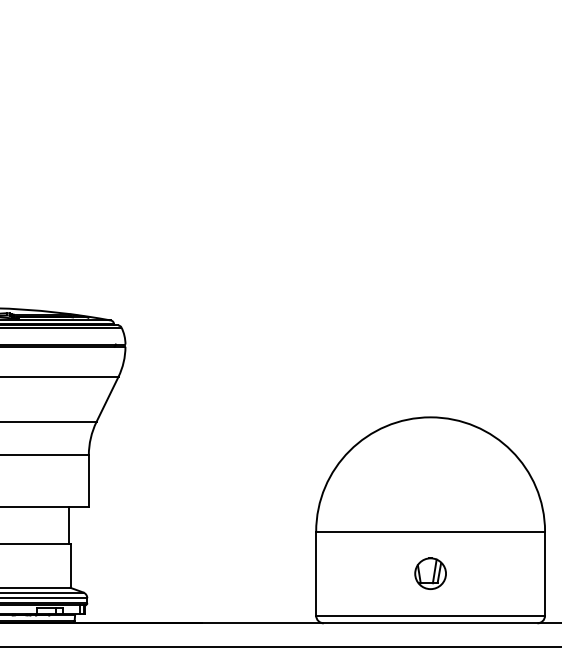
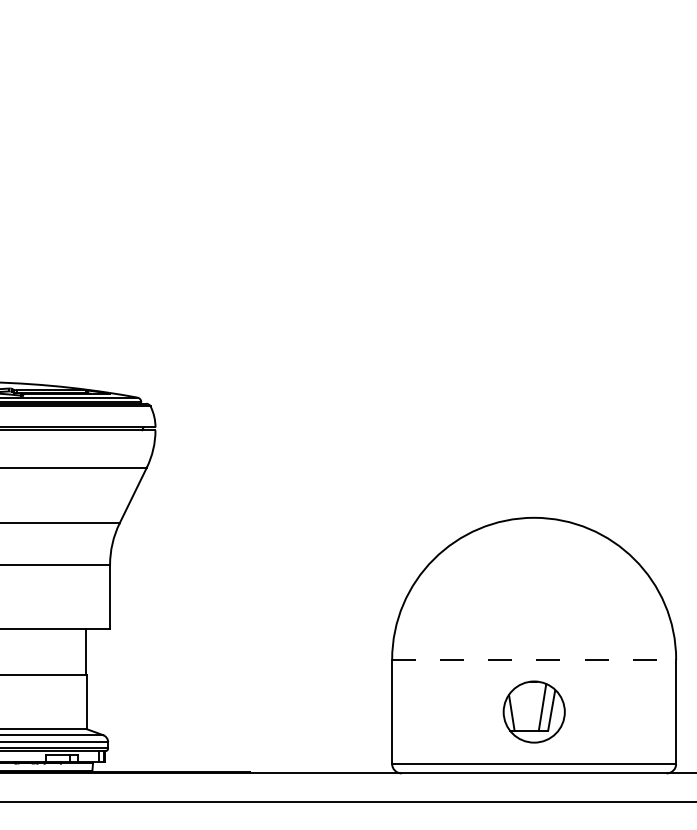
line: (431, 531) -> (535, 659), solid -> dashed
part: (430, 573) -> (534, 711), size x1.6

